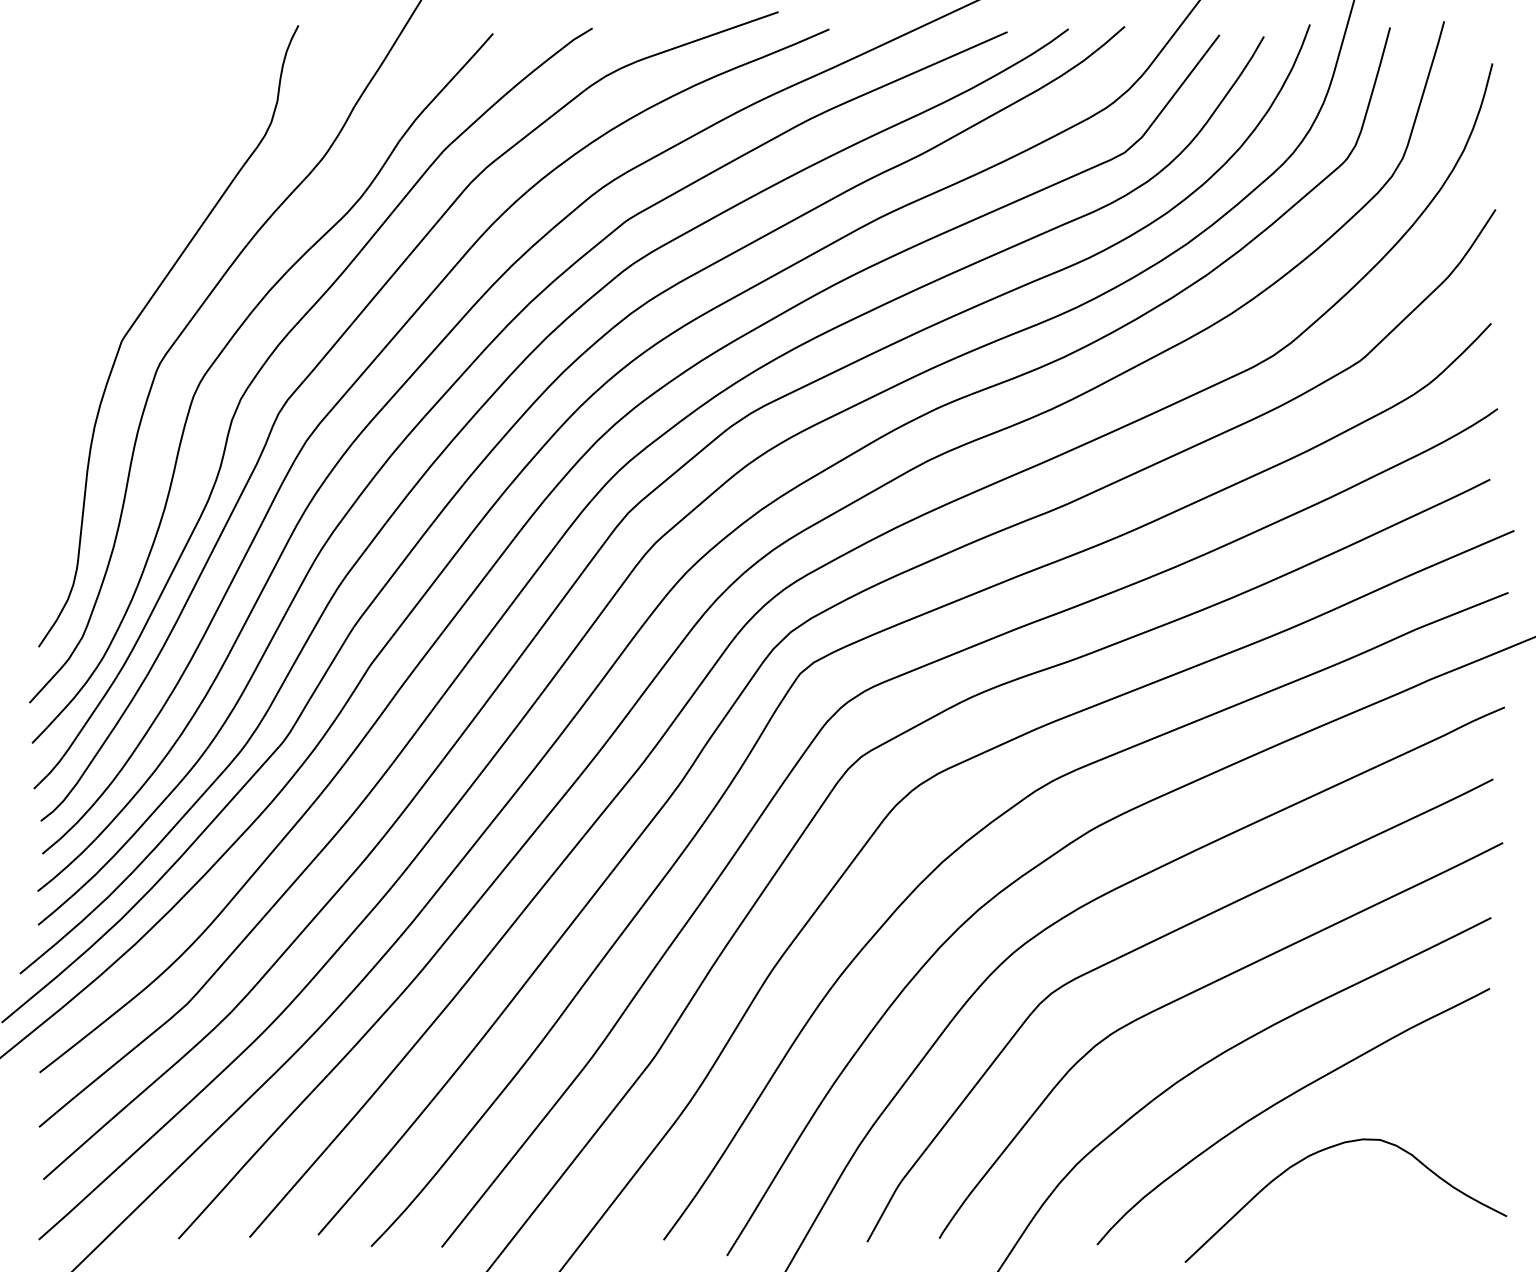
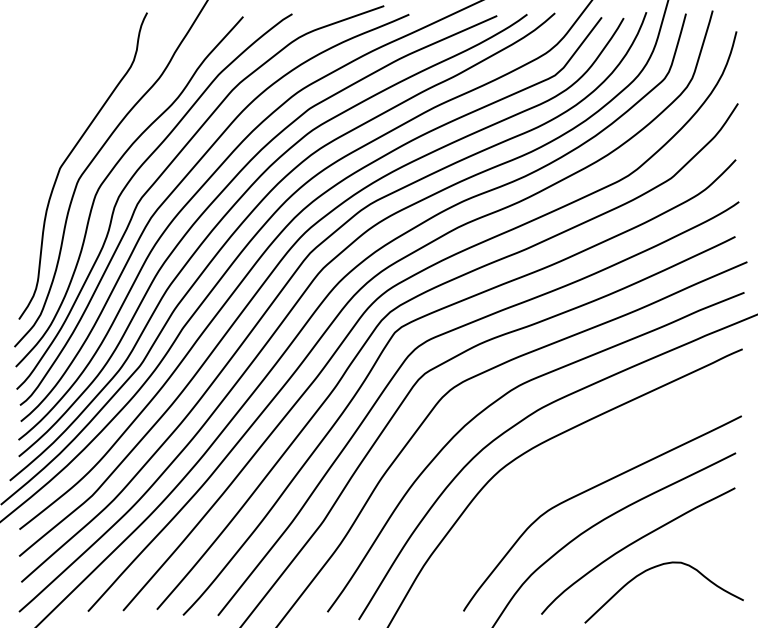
curve: (1149, 944) -> (567, 466), removed

